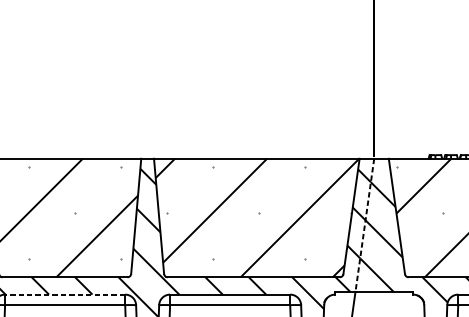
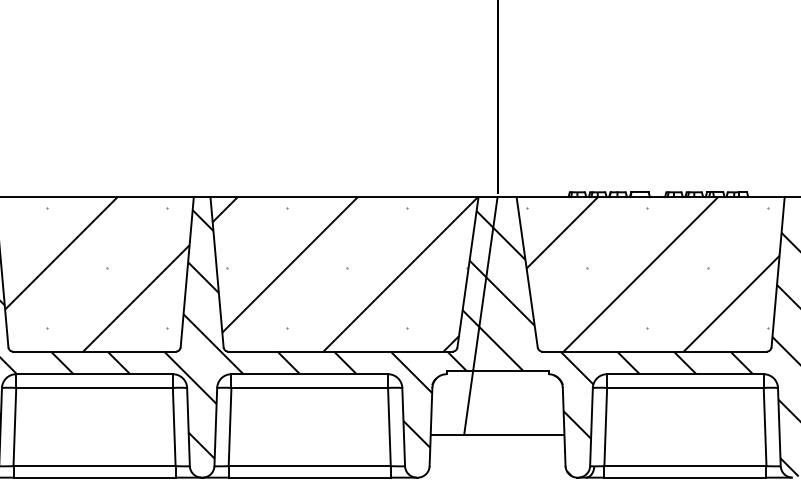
line: (364, 225) -> (485, 283), dashed -> solid
line: (65, 294) -> (94, 374), dashed -> solid

